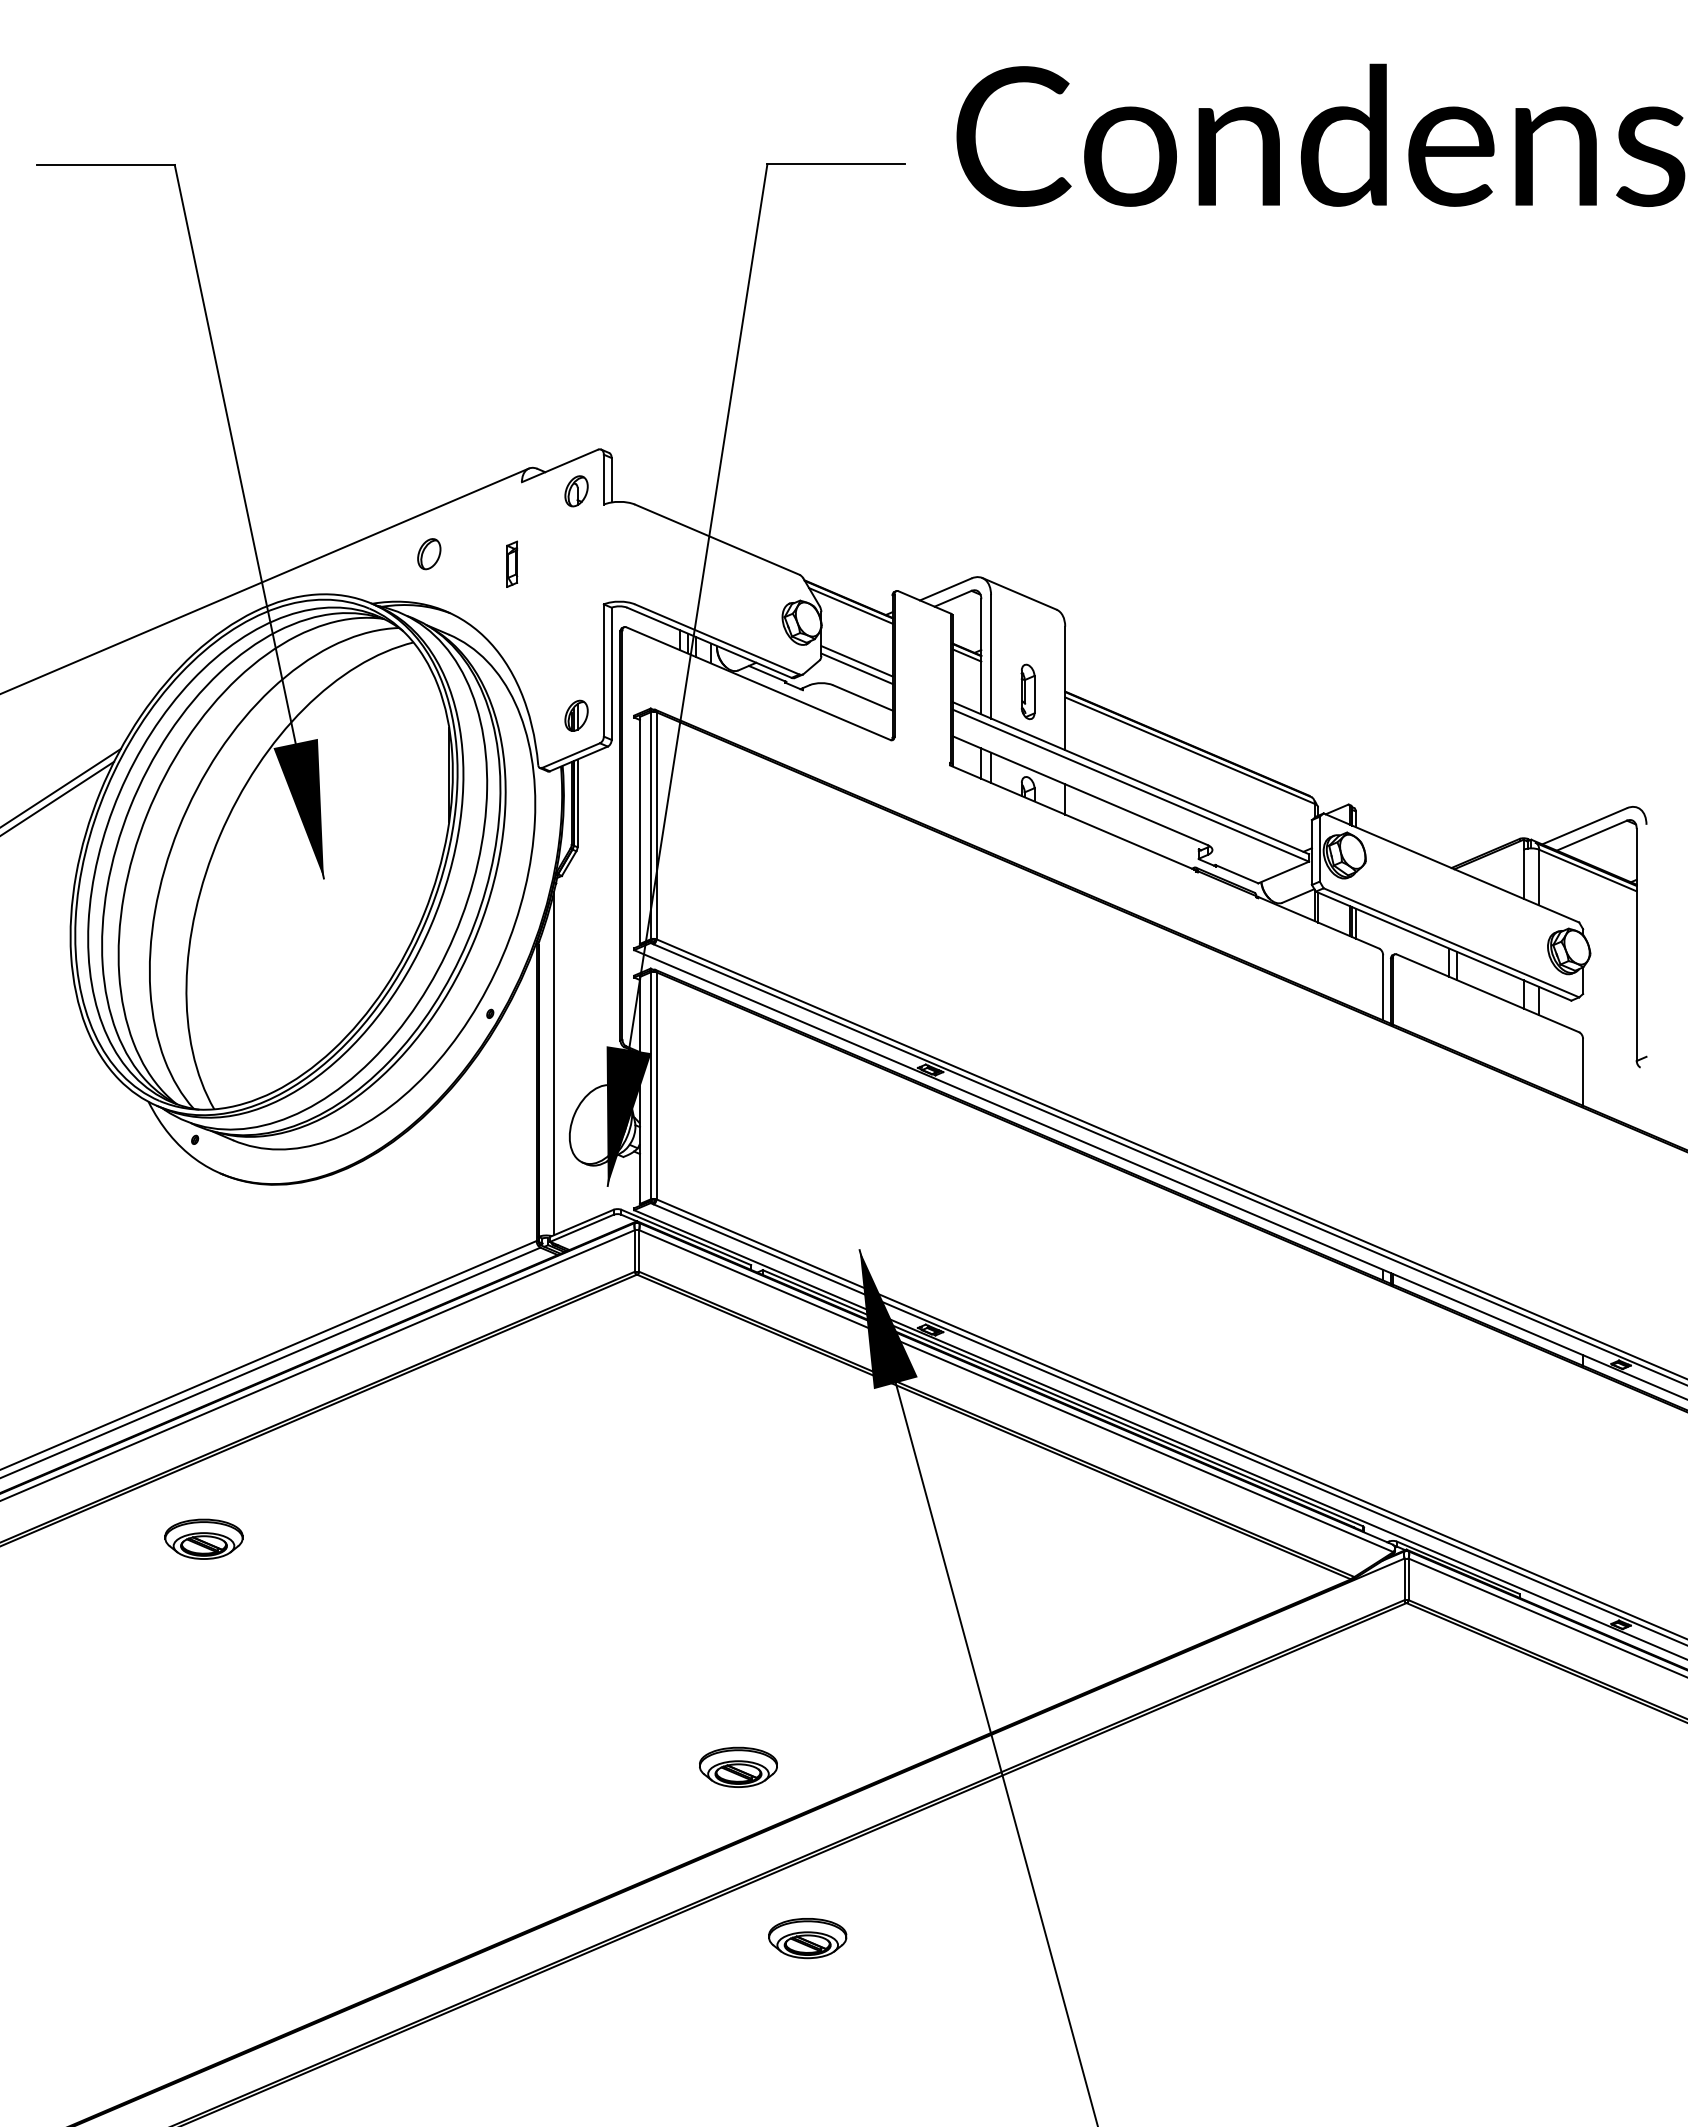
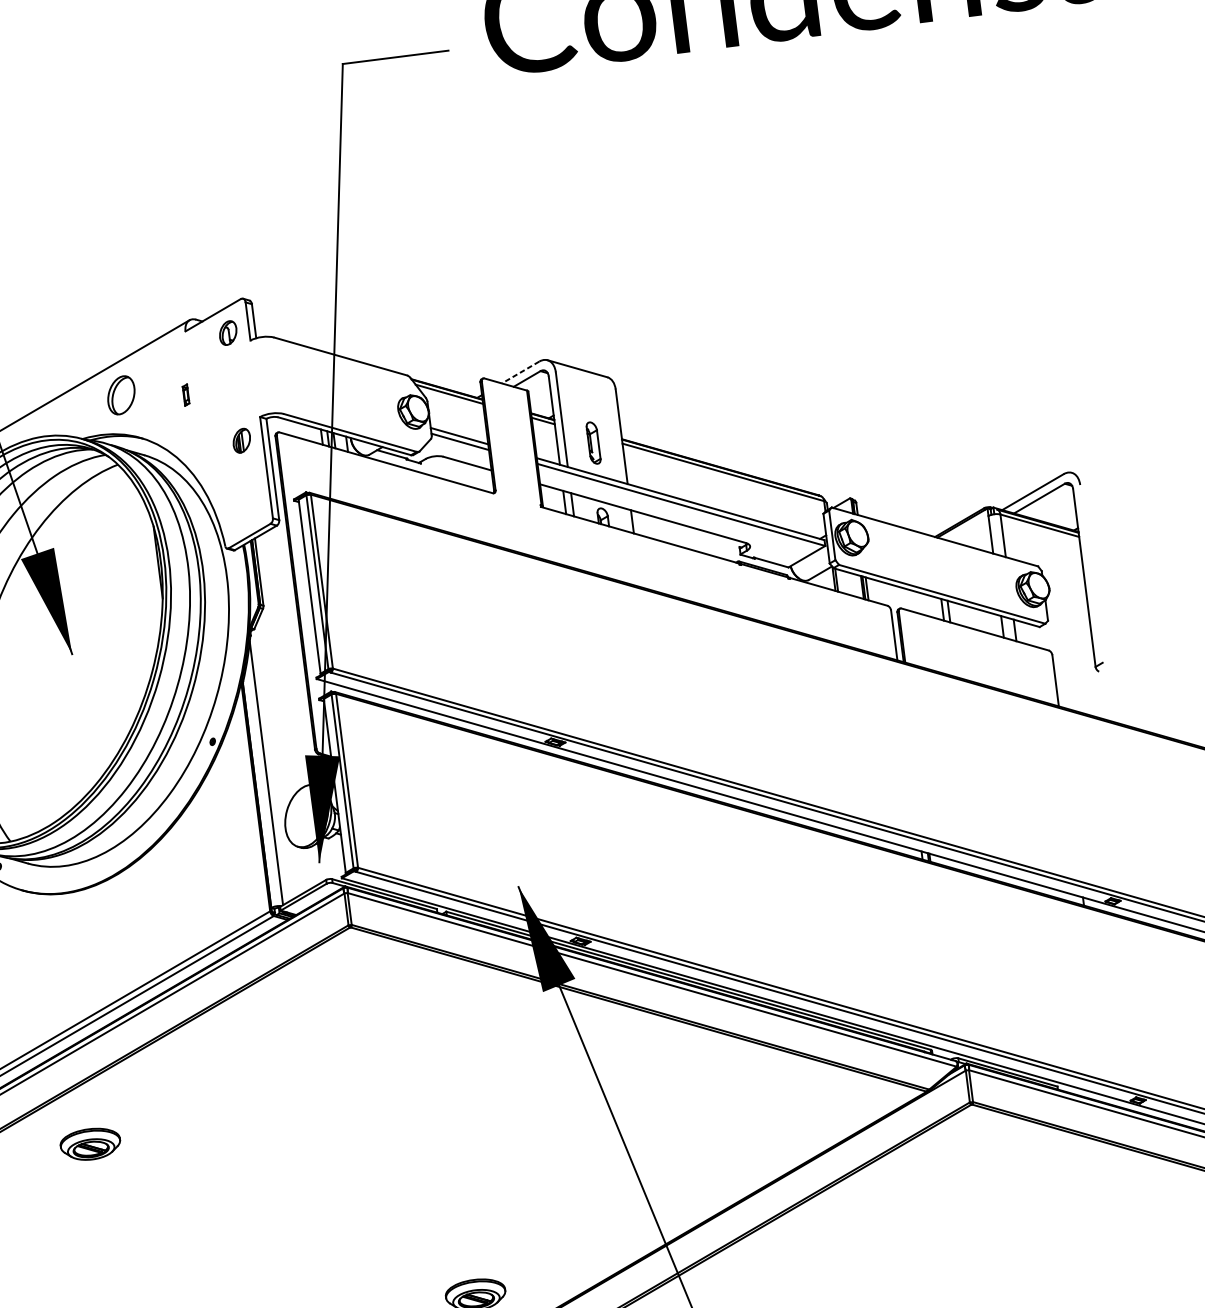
part: (429, 554) -> (121, 395), size x1.6
part: (512, 563) -> (186, 394), size x0.6
line: (945, 589) -> (520, 372), solid -> dashed
part: (576, 715) -> (241, 440), moved
part: (203, 1538) -> (90, 1143), moved

